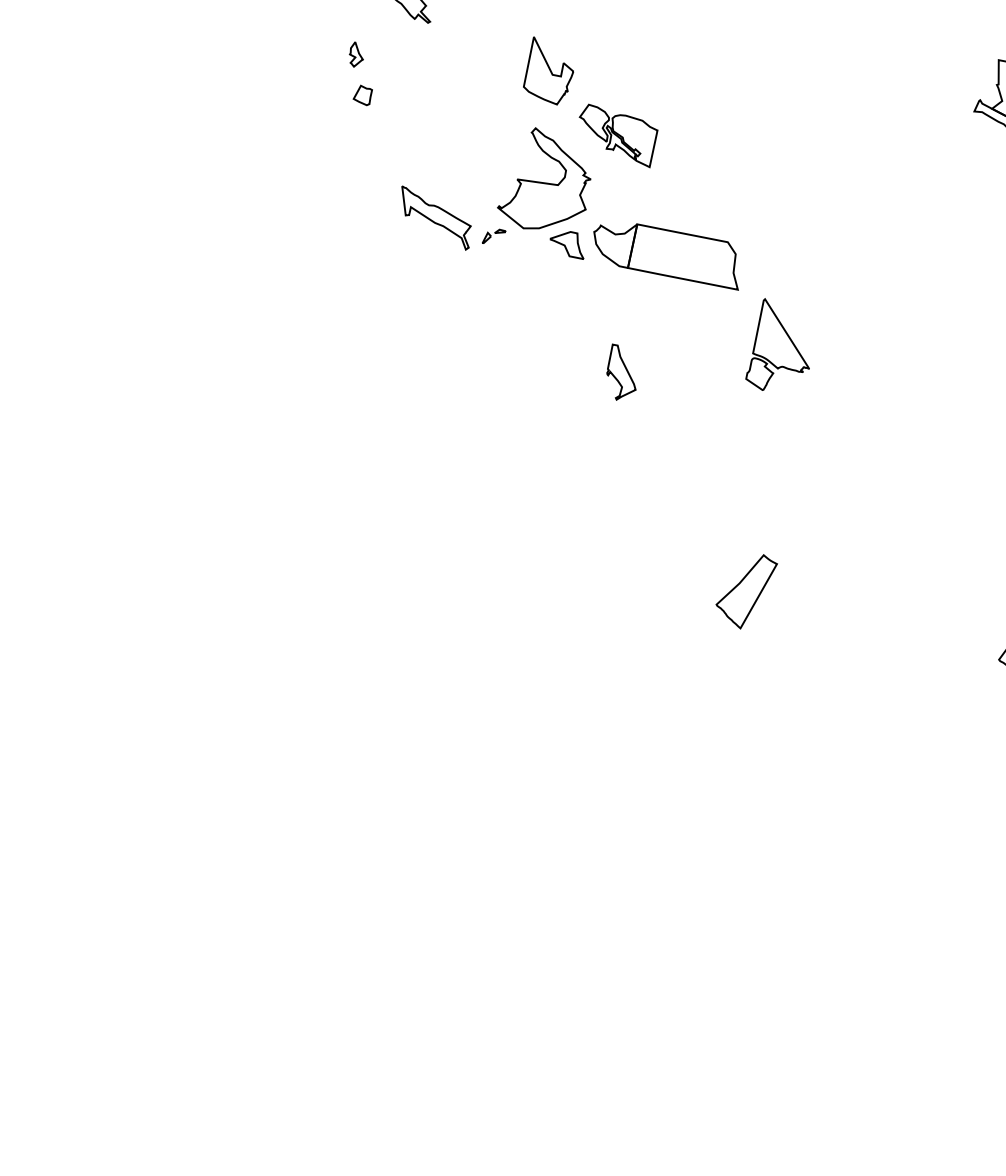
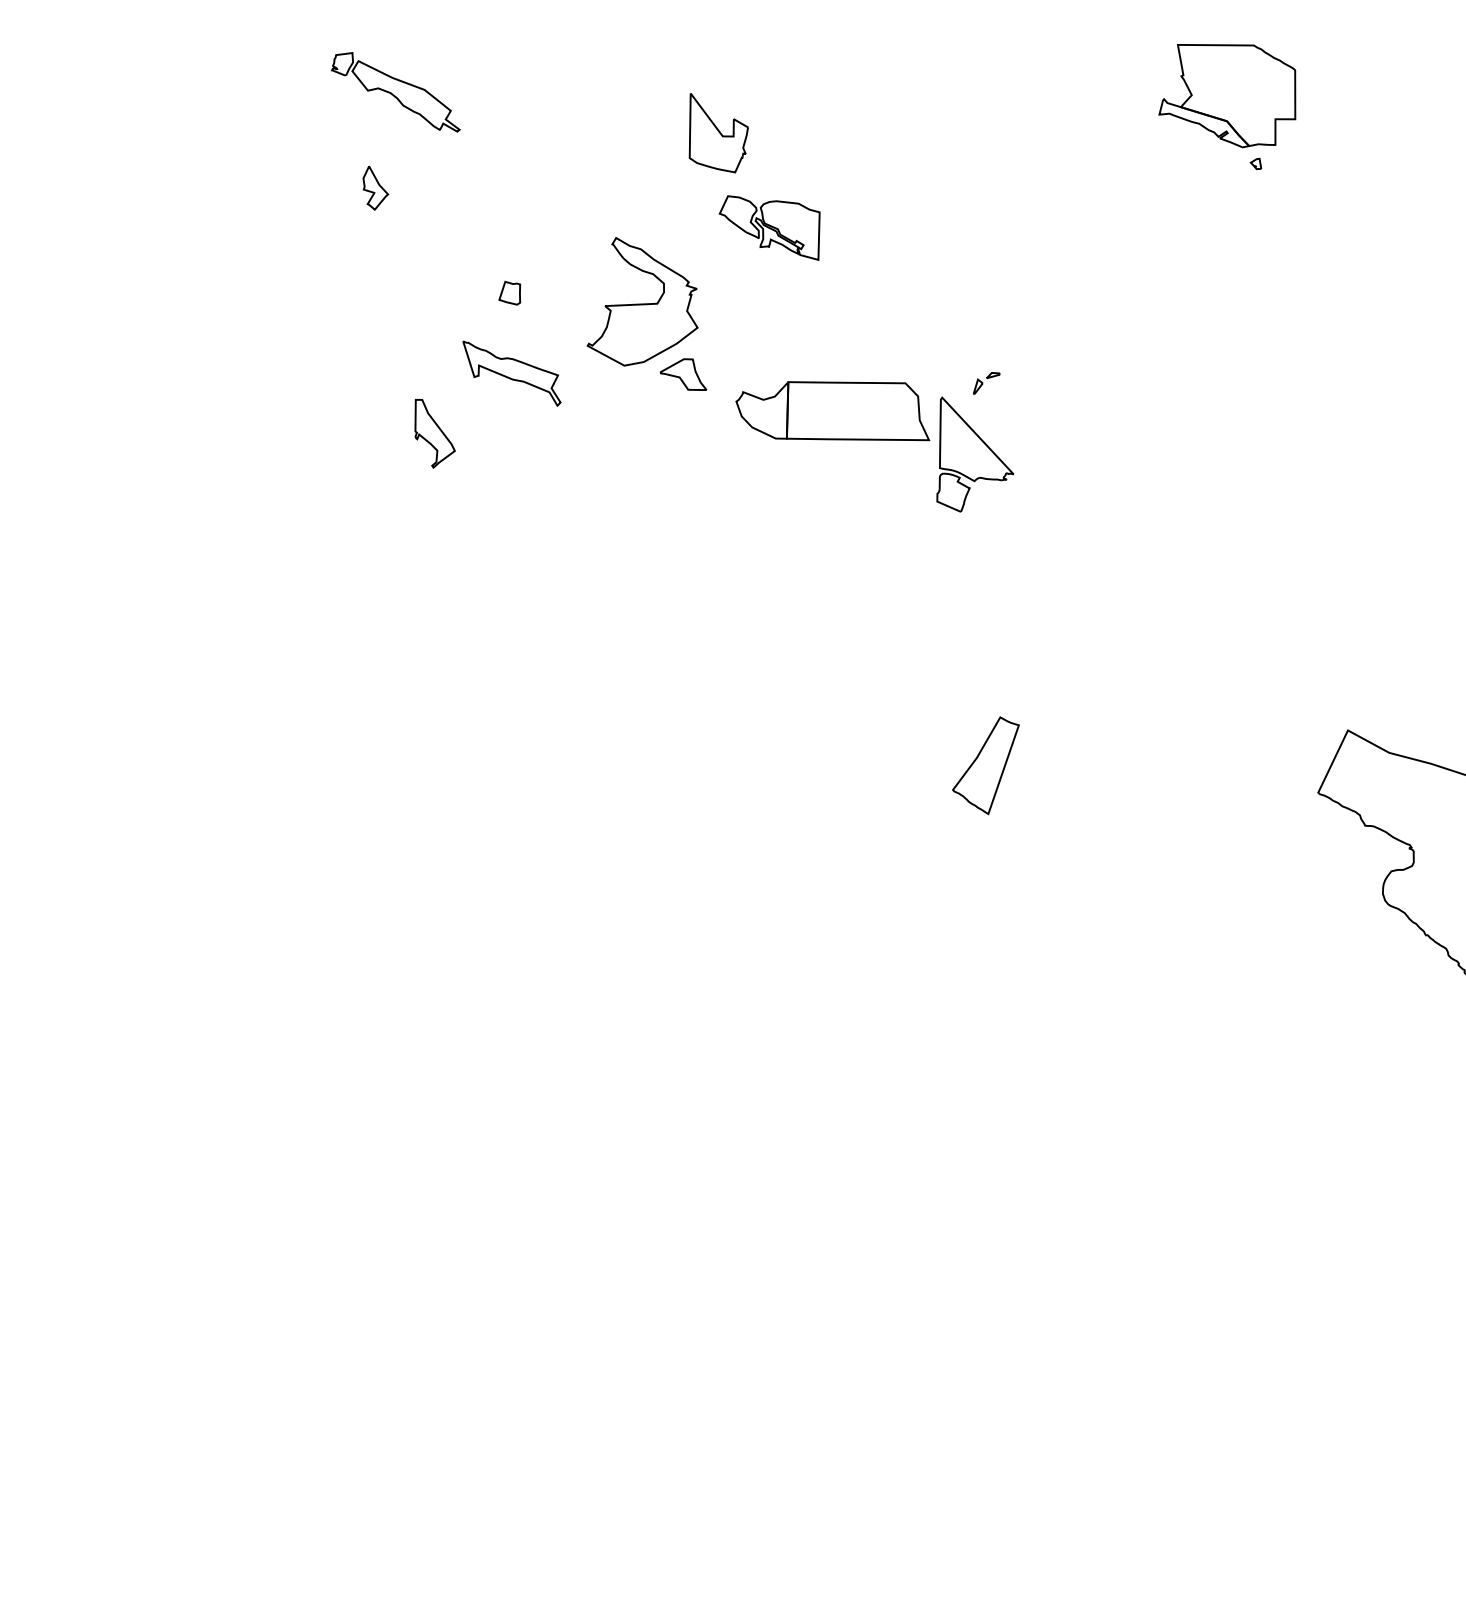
part: (356, 55) -> (375, 188), size x1.4
part: (549, 71) -> (718, 133), moved
part: (362, 94) -> (509, 292), moved
part: (616, 134) -> (769, 227), moved
part: (493, 237) -> (986, 383), moved
part: (667, 253) -> (832, 411), moved
part: (622, 373) -> (434, 433), moved

